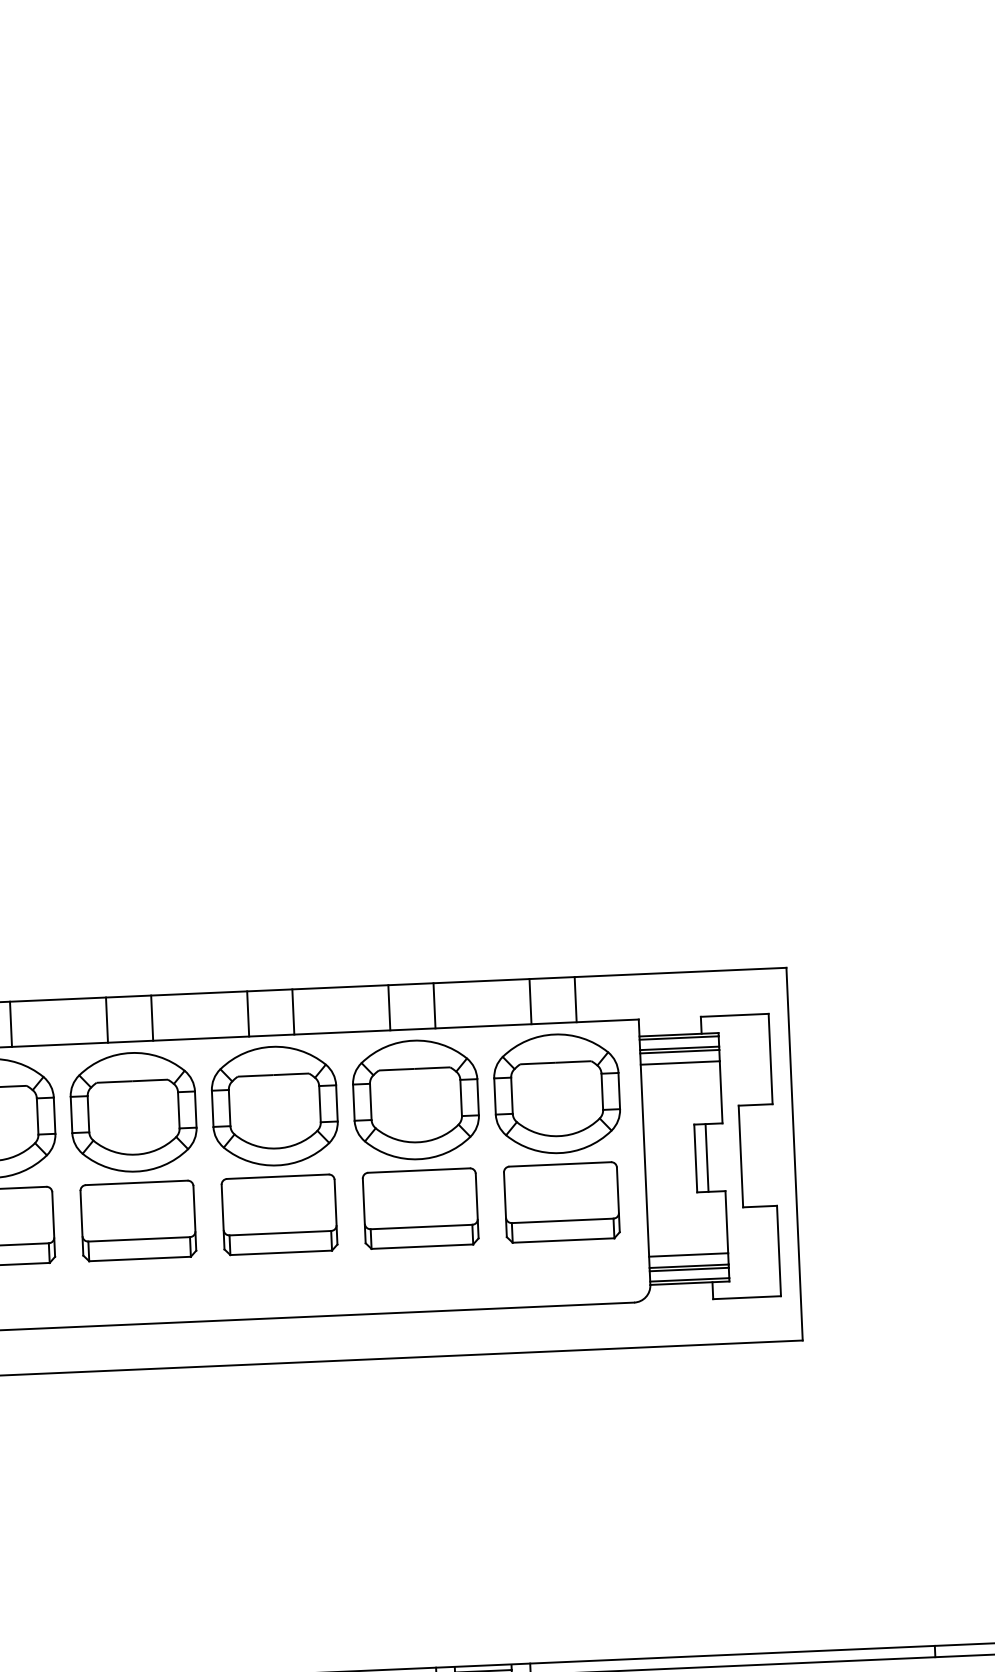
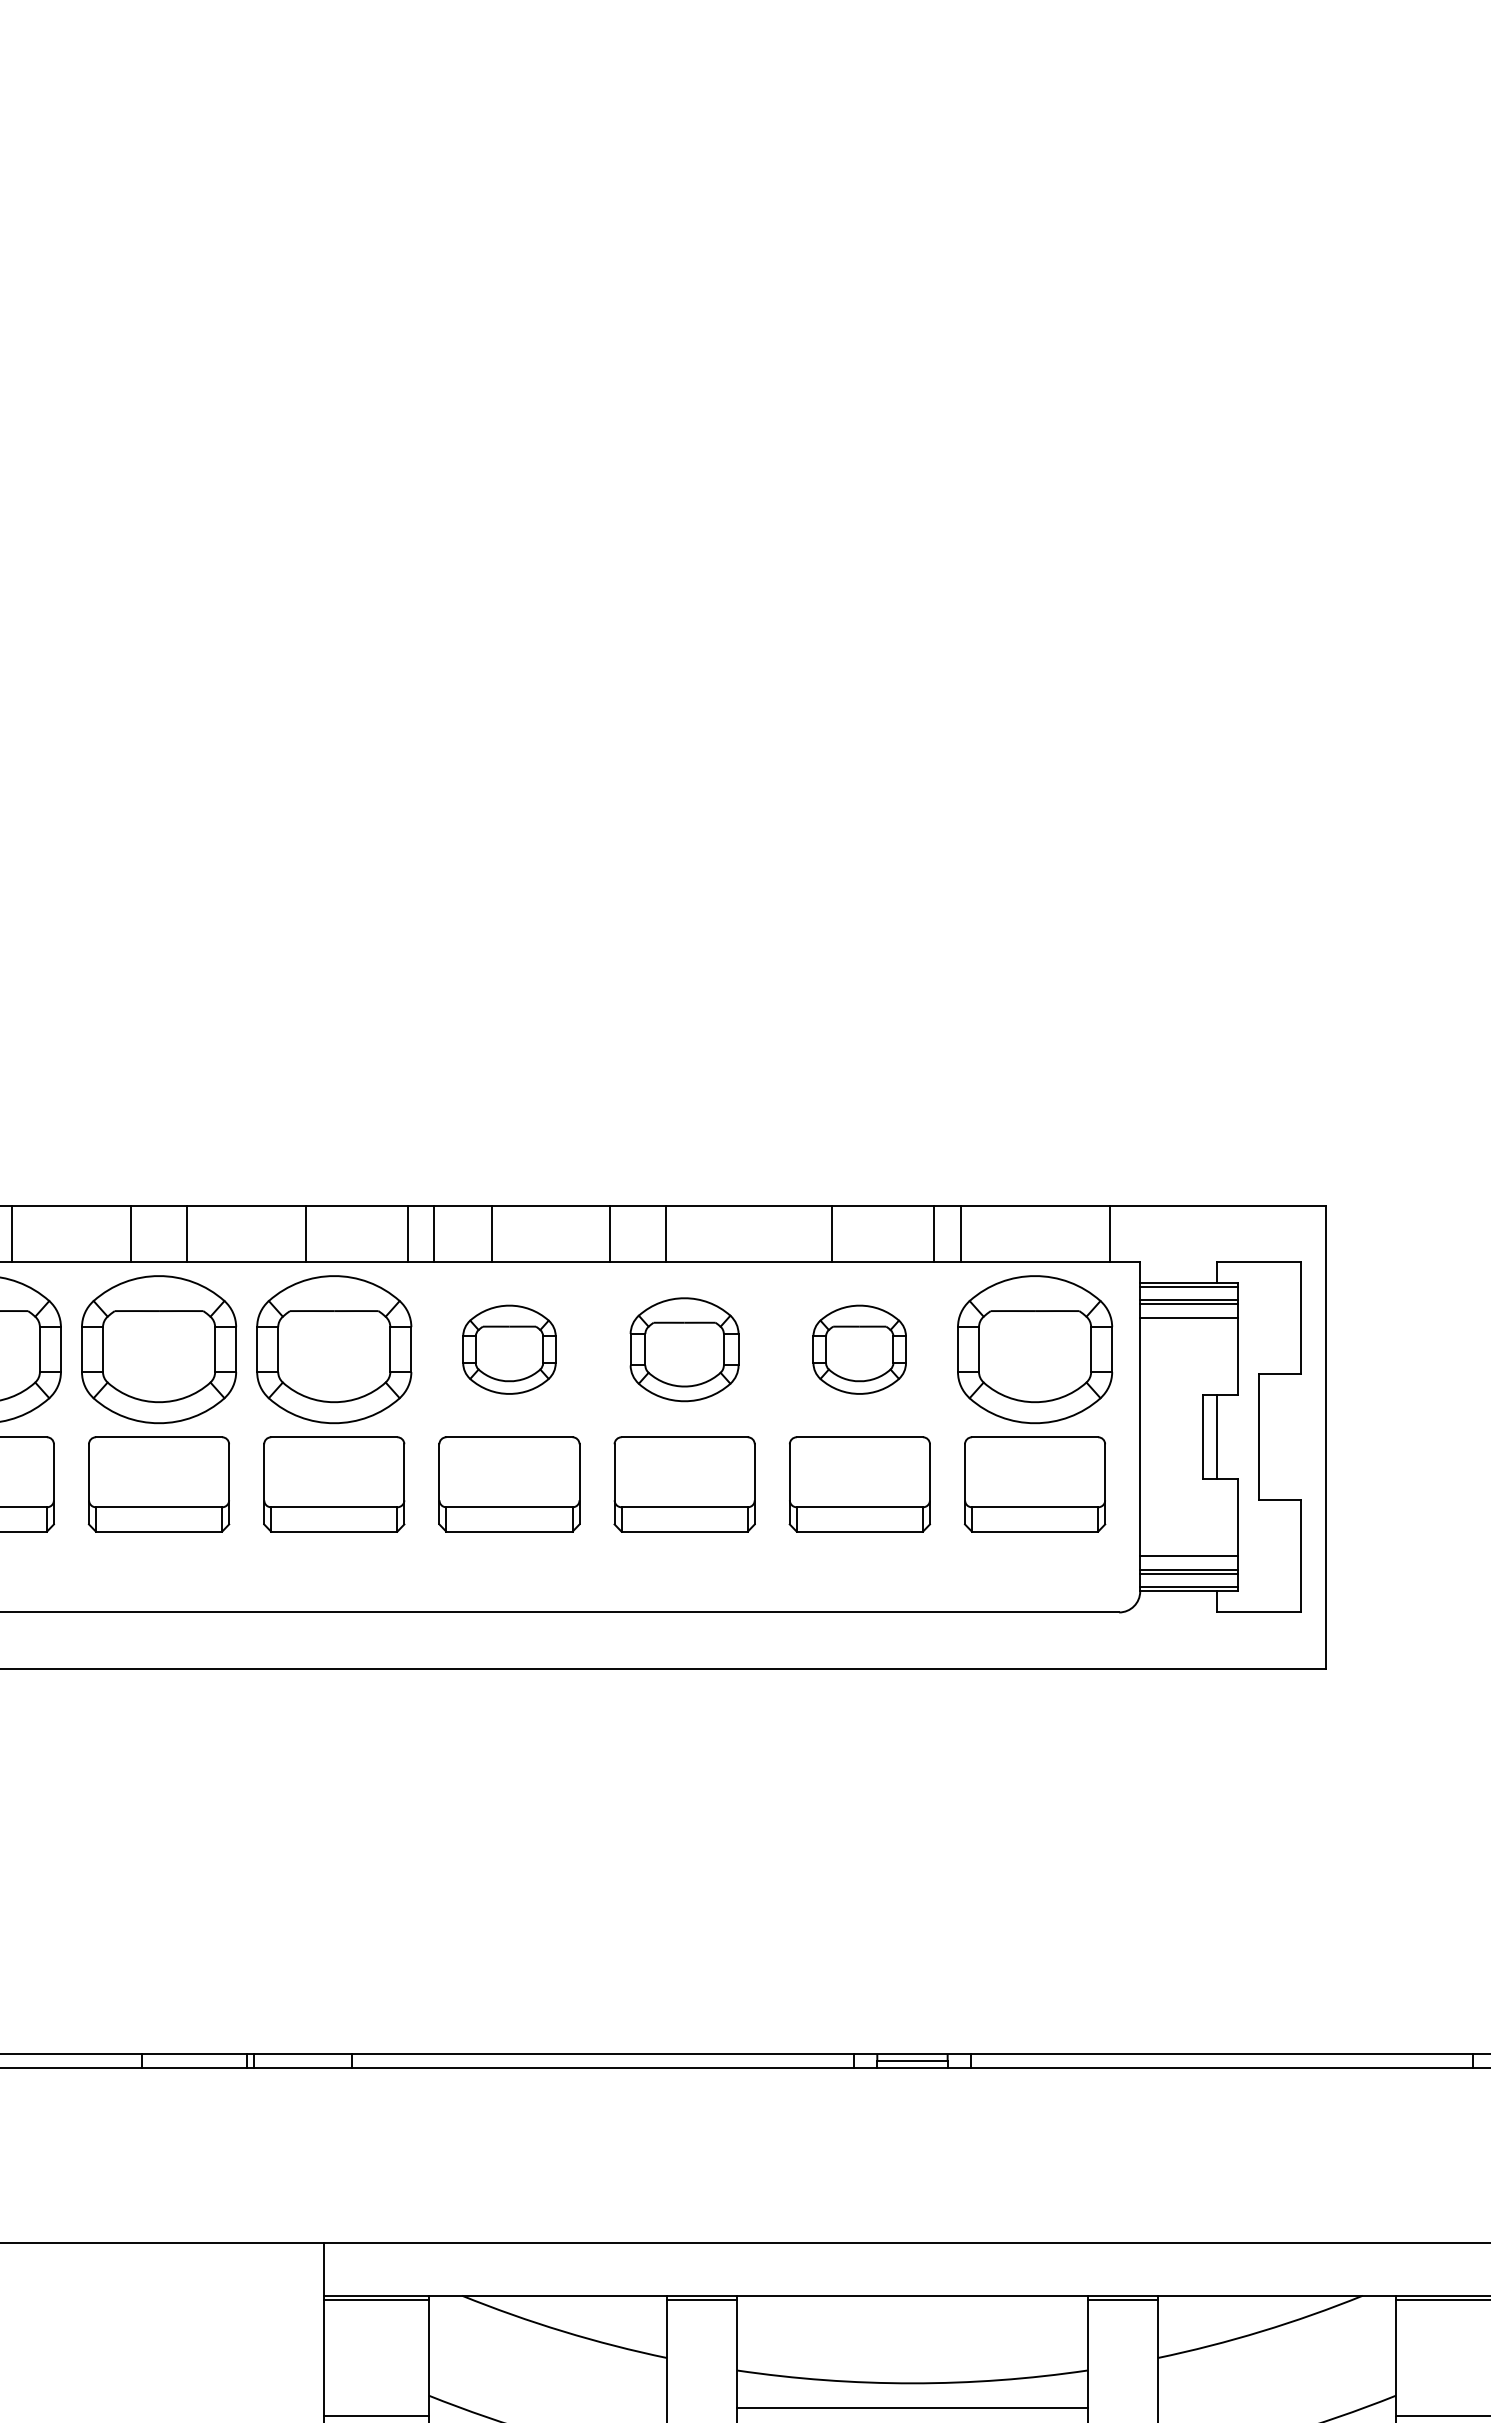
line: (575, 999) -> (1110, 1233), moved
line: (530, 1001) -> (961, 1233), moved
line: (434, 1005) -> (933, 1233), moved
line: (293, 1011) -> (665, 1233), moved
line: (248, 1013) -> (609, 1233), moved
line: (152, 1017) -> (491, 1233), moved
line: (107, 1019) -> (434, 1233), moved
line: (11, 1023) -> (408, 1233), moved
part: (415, 1099) -> (859, 1349), size x0.6
part: (274, 1106) -> (684, 1349), size x0.7
part: (133, 1112) -> (509, 1349), size x0.6

